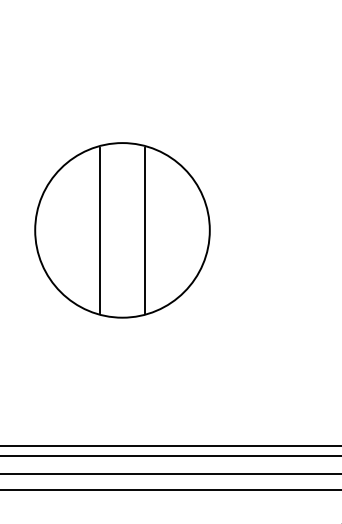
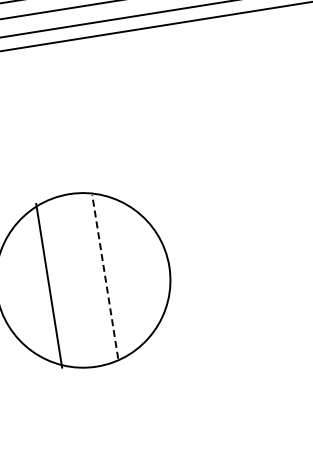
line: (100, 230) -> (49, 285), moved
line: (144, 230) -> (104, 277), solid -> dashed

